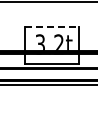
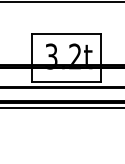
line: (52, 26) -> (66, 33), dashed -> solid

